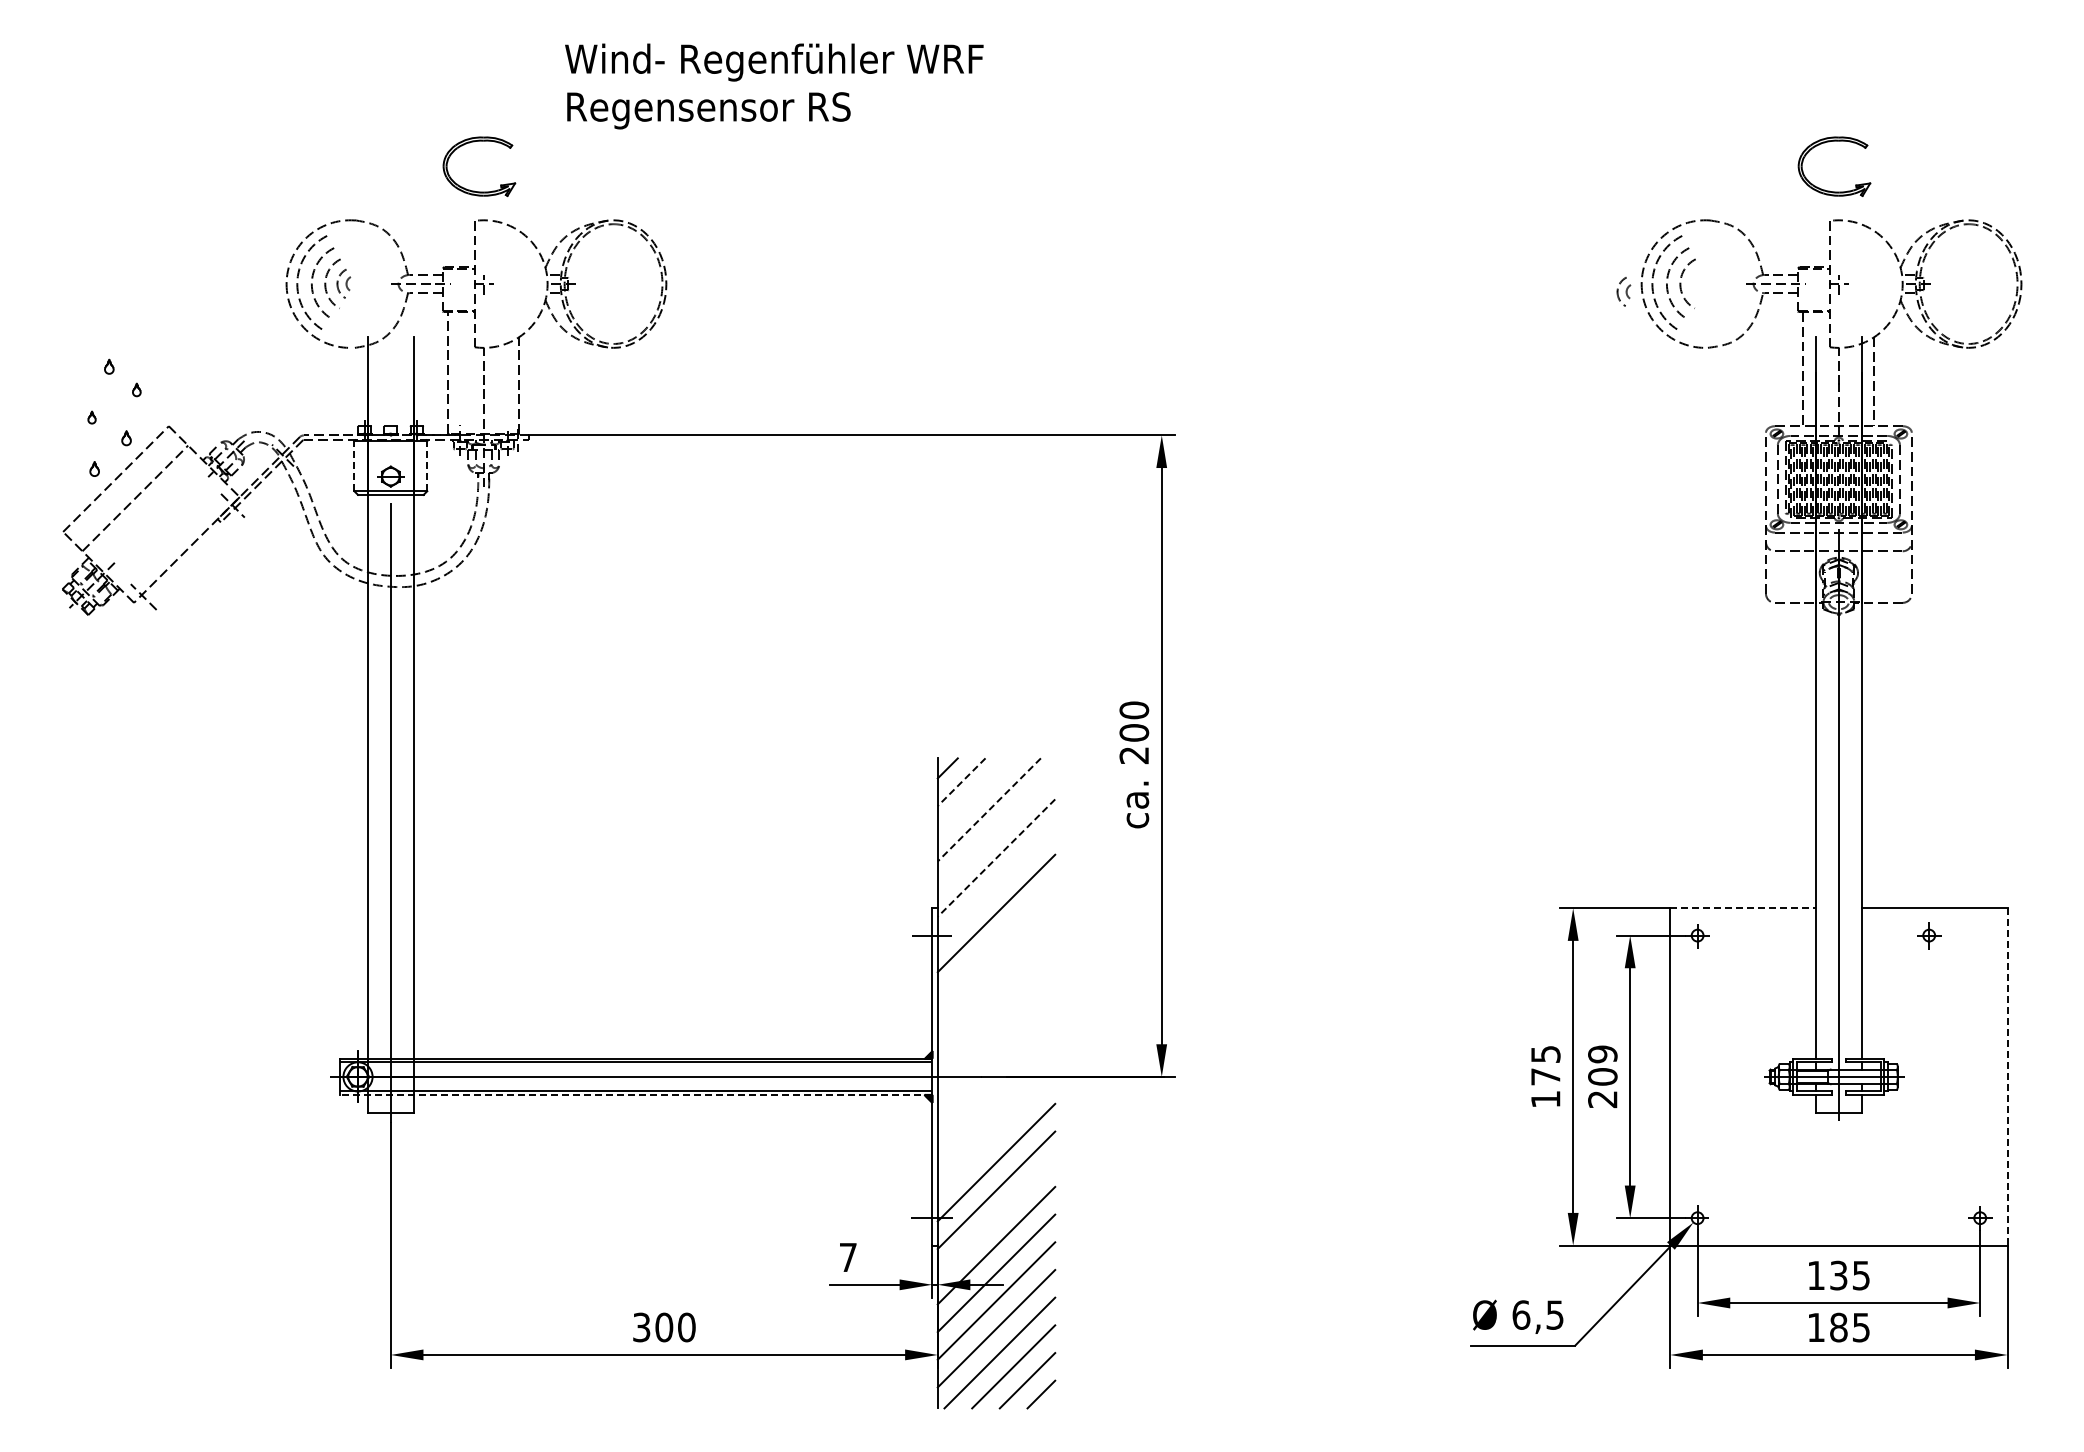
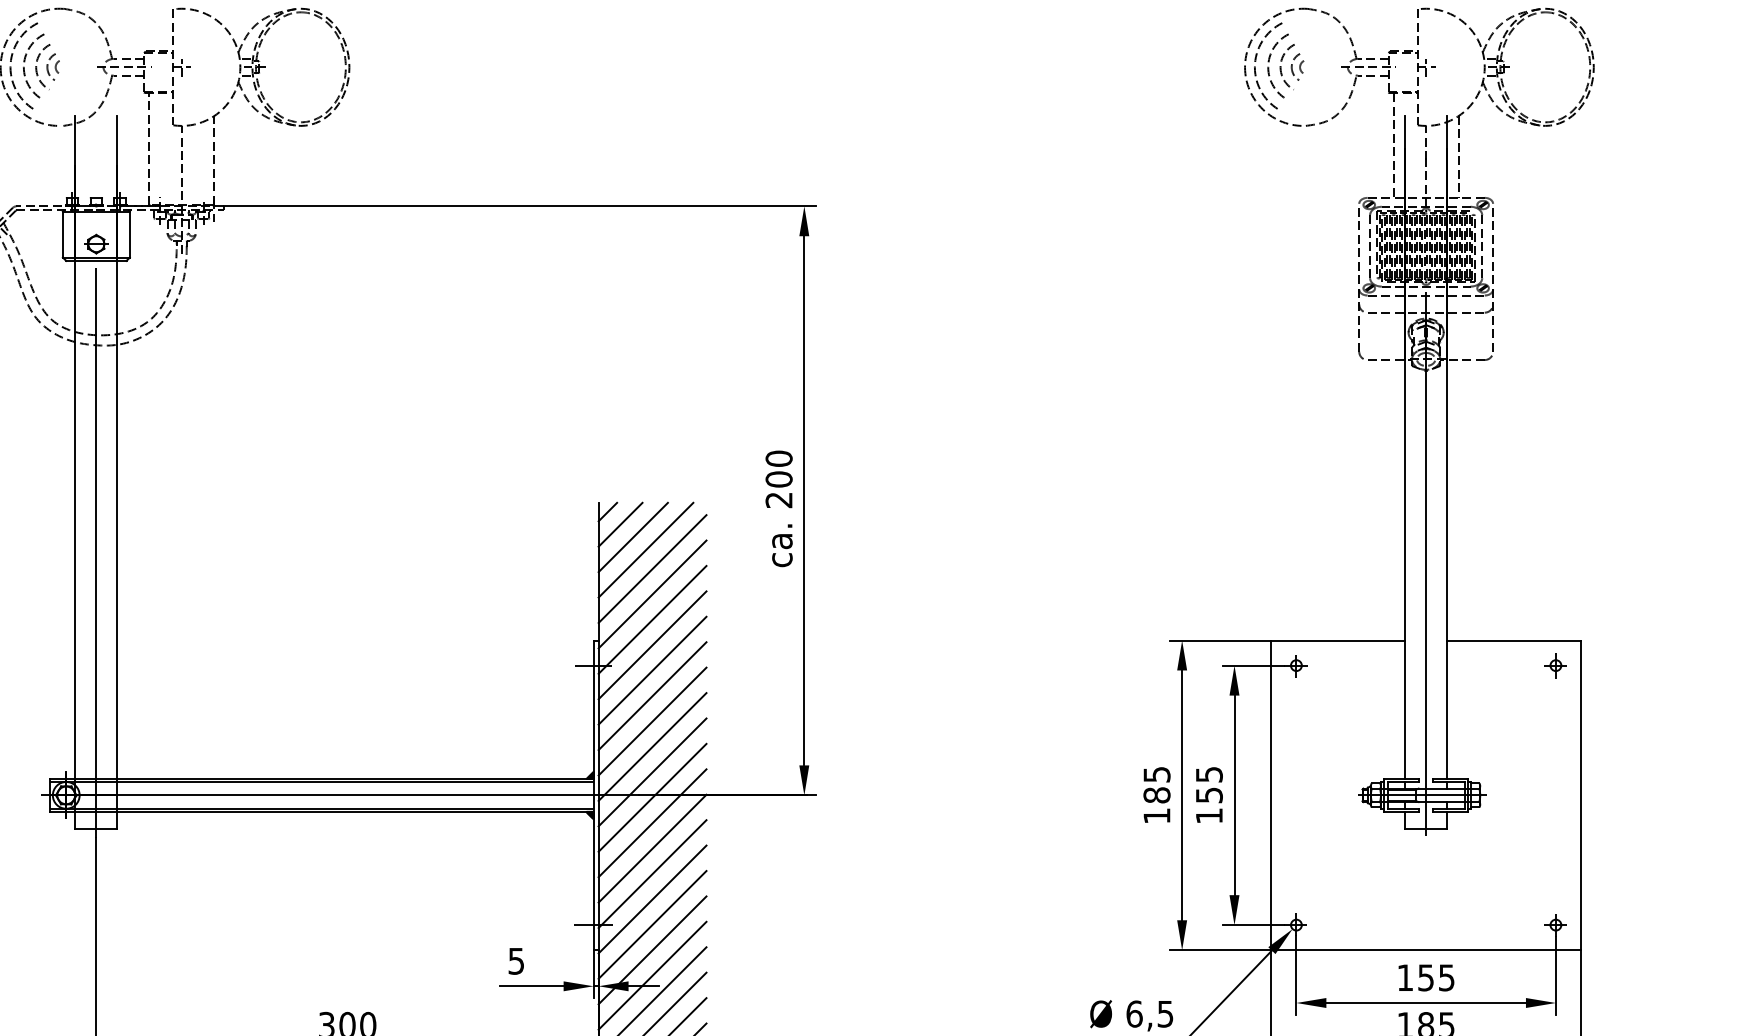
part: (1623, 291) -> (1297, 66), moved
line: (354, 465) -> (63, 233), dashed -> solid
line: (427, 465) -> (130, 233), dashed -> solid
line: (961, 782) -> (620, 525), dashed -> solid
line: (975, 795) -> (633, 536), added
line: (989, 809) -> (646, 549), dashed -> solid
line: (996, 830) -> (652, 569), added
line: (996, 858) -> (652, 594), dashed -> solid
line: (996, 885) -> (652, 619), added
line: (1743, 908) -> (1338, 640), dashed -> solid
part: (1929, 935) -> (1556, 665), moved
line: (996, 940) -> (652, 670), added
line: (996, 968) -> (652, 695), added
line: (996, 996) -> (652, 721), added
line: (996, 1023) -> (652, 746), added
line: (996, 1051) -> (652, 772), added
text: (1545, 1076) -> (1156, 795), 175 -> 185
text: (1602, 1076) -> (1209, 795), 209 -> 155
line: (2007, 1076) -> (1580, 795), dashed -> solid
line: (996, 1079) -> (652, 797), added
line: (636, 1095) -> (321, 812), dashed -> solid
line: (996, 1106) -> (652, 822), added
line: (996, 1134) -> (652, 848), added
line: (996, 1217) -> (652, 924), added
text: (847, 1257) -> (515, 961), 7 -> 5
text: (1838, 1274) -> (1425, 976), 135 -> 155

